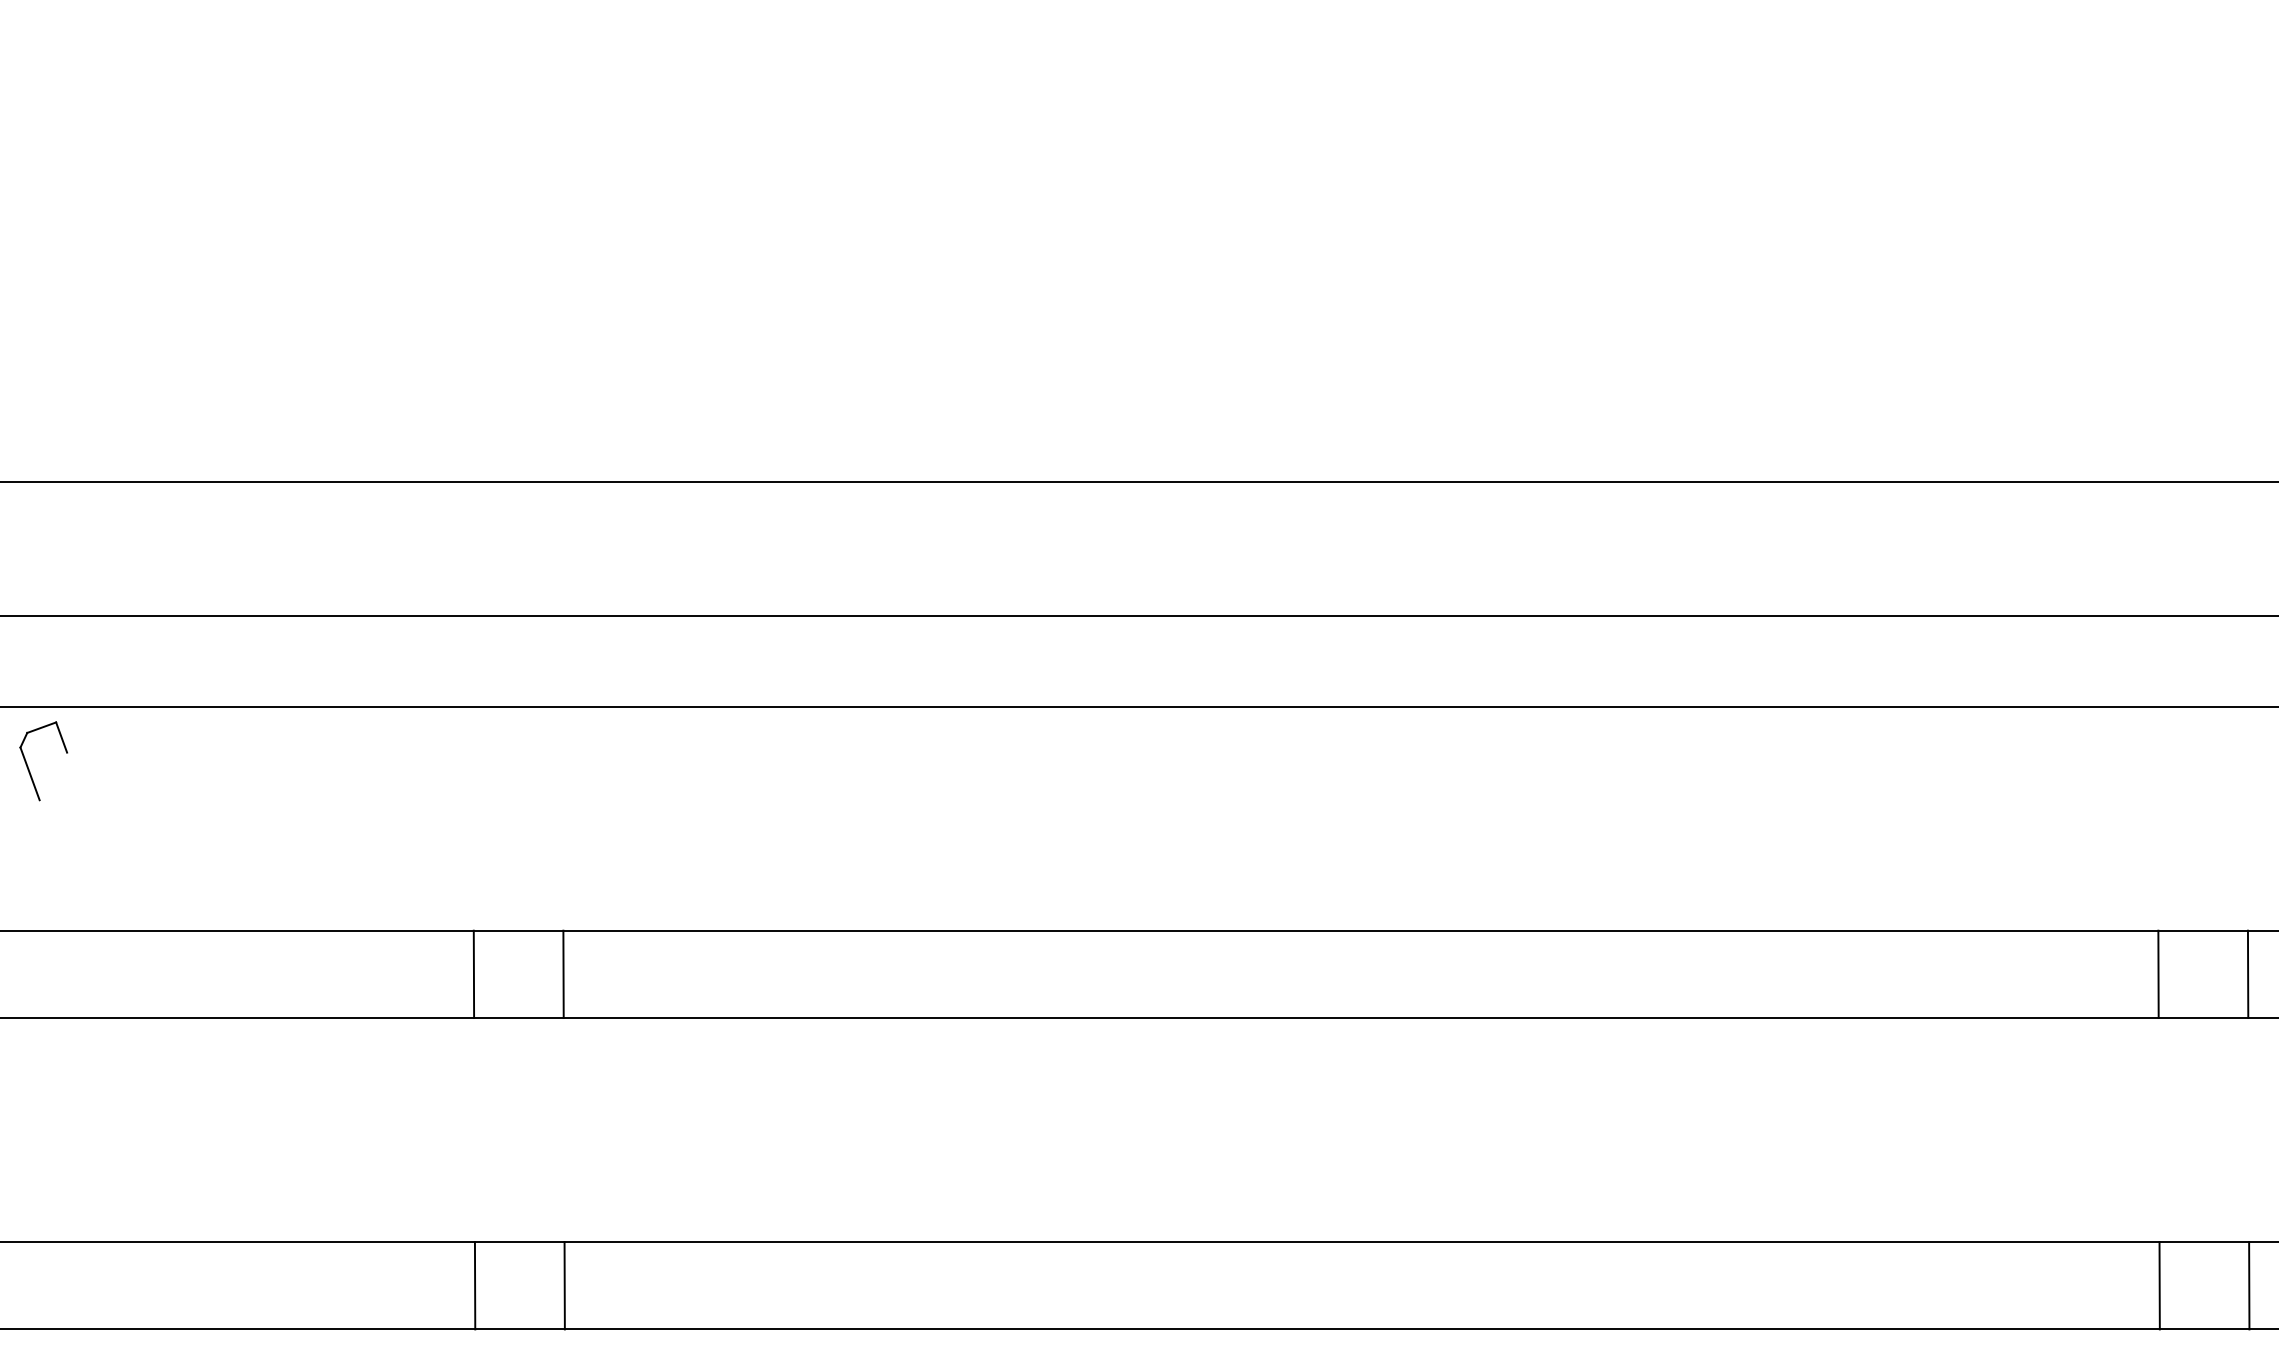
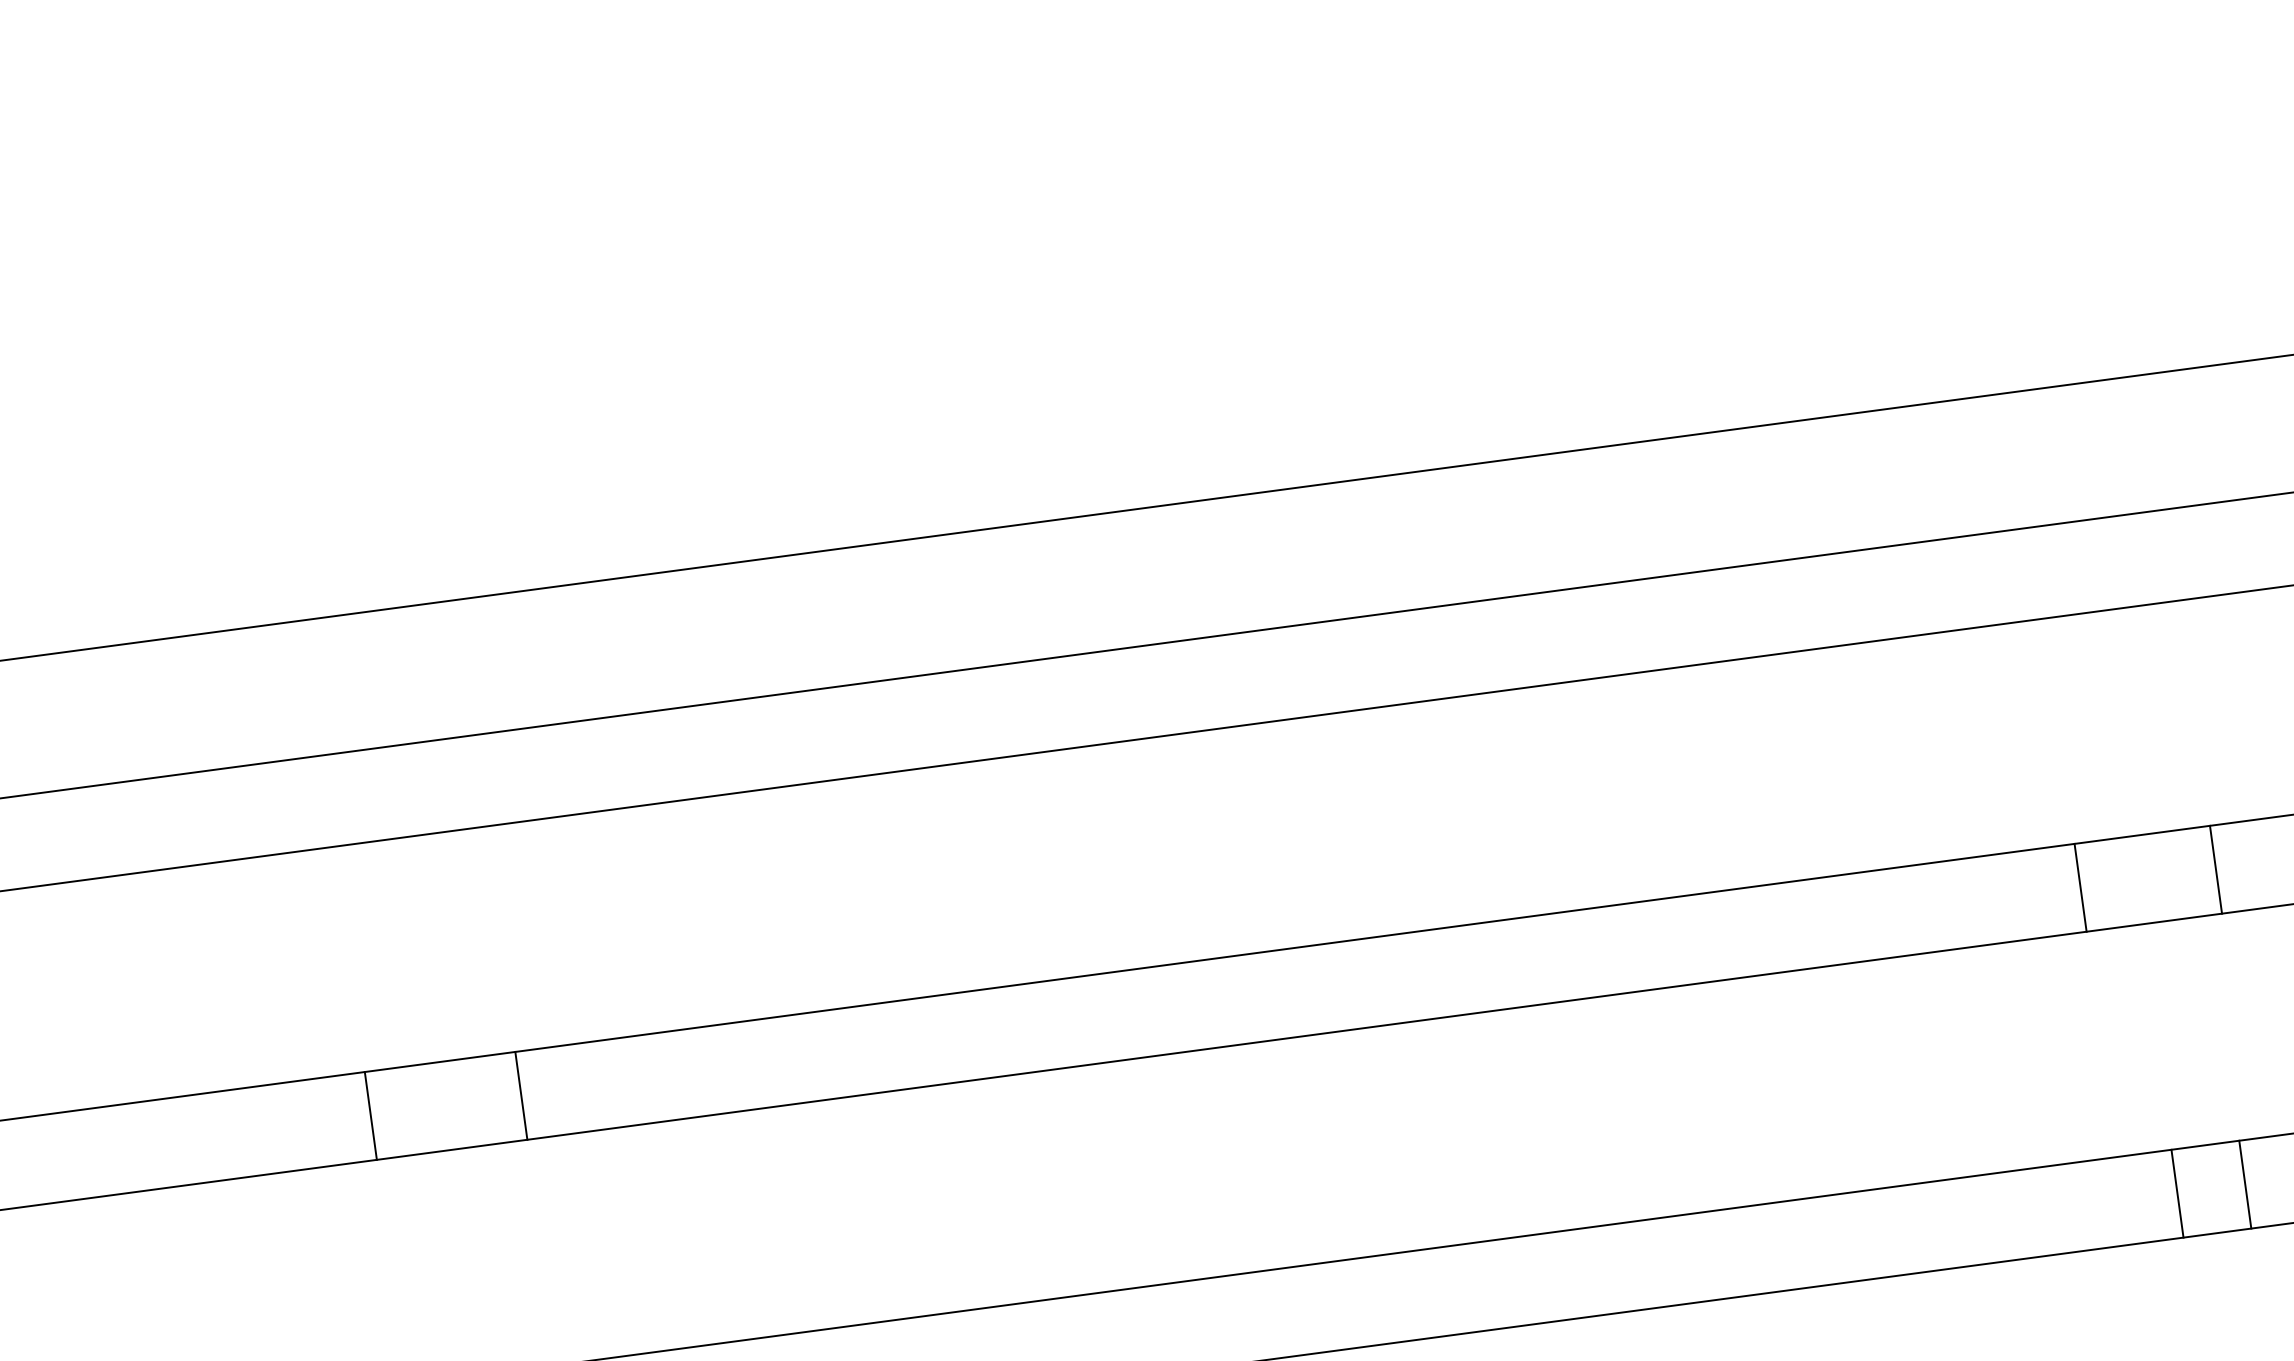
line: (473, 974) -> (370, 1116), moved
line: (2158, 974) -> (2080, 887), moved
line: (2159, 1285) -> (2245, 1184), moved
line: (2249, 1285) -> (2177, 1193), moved

